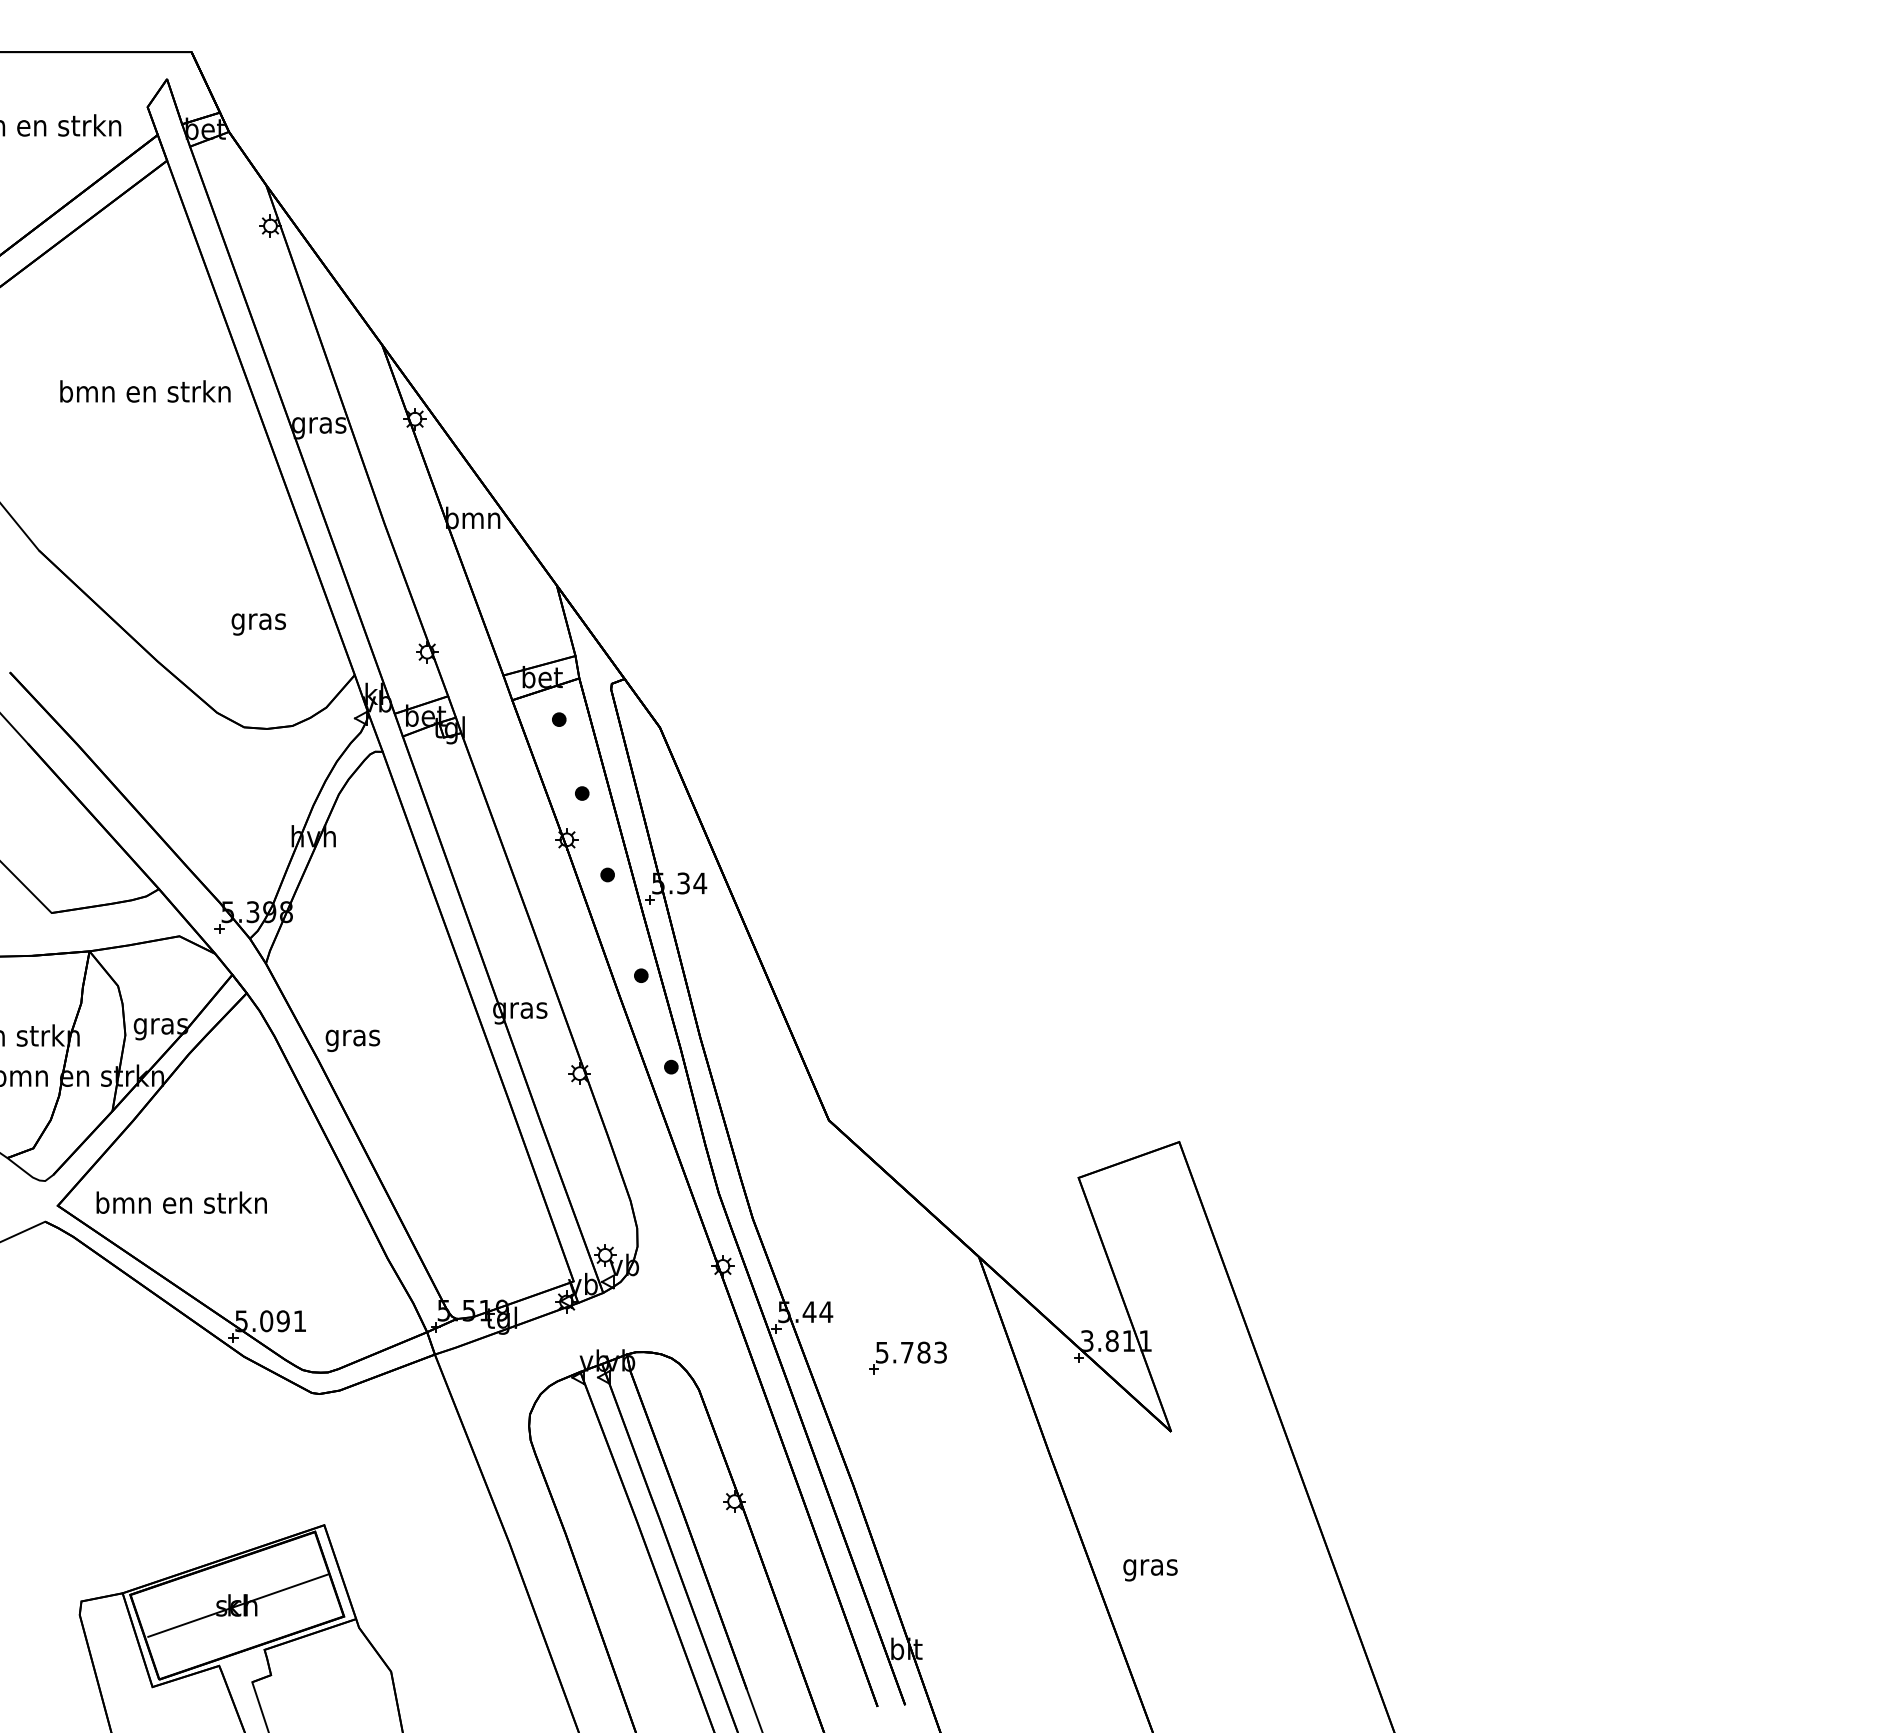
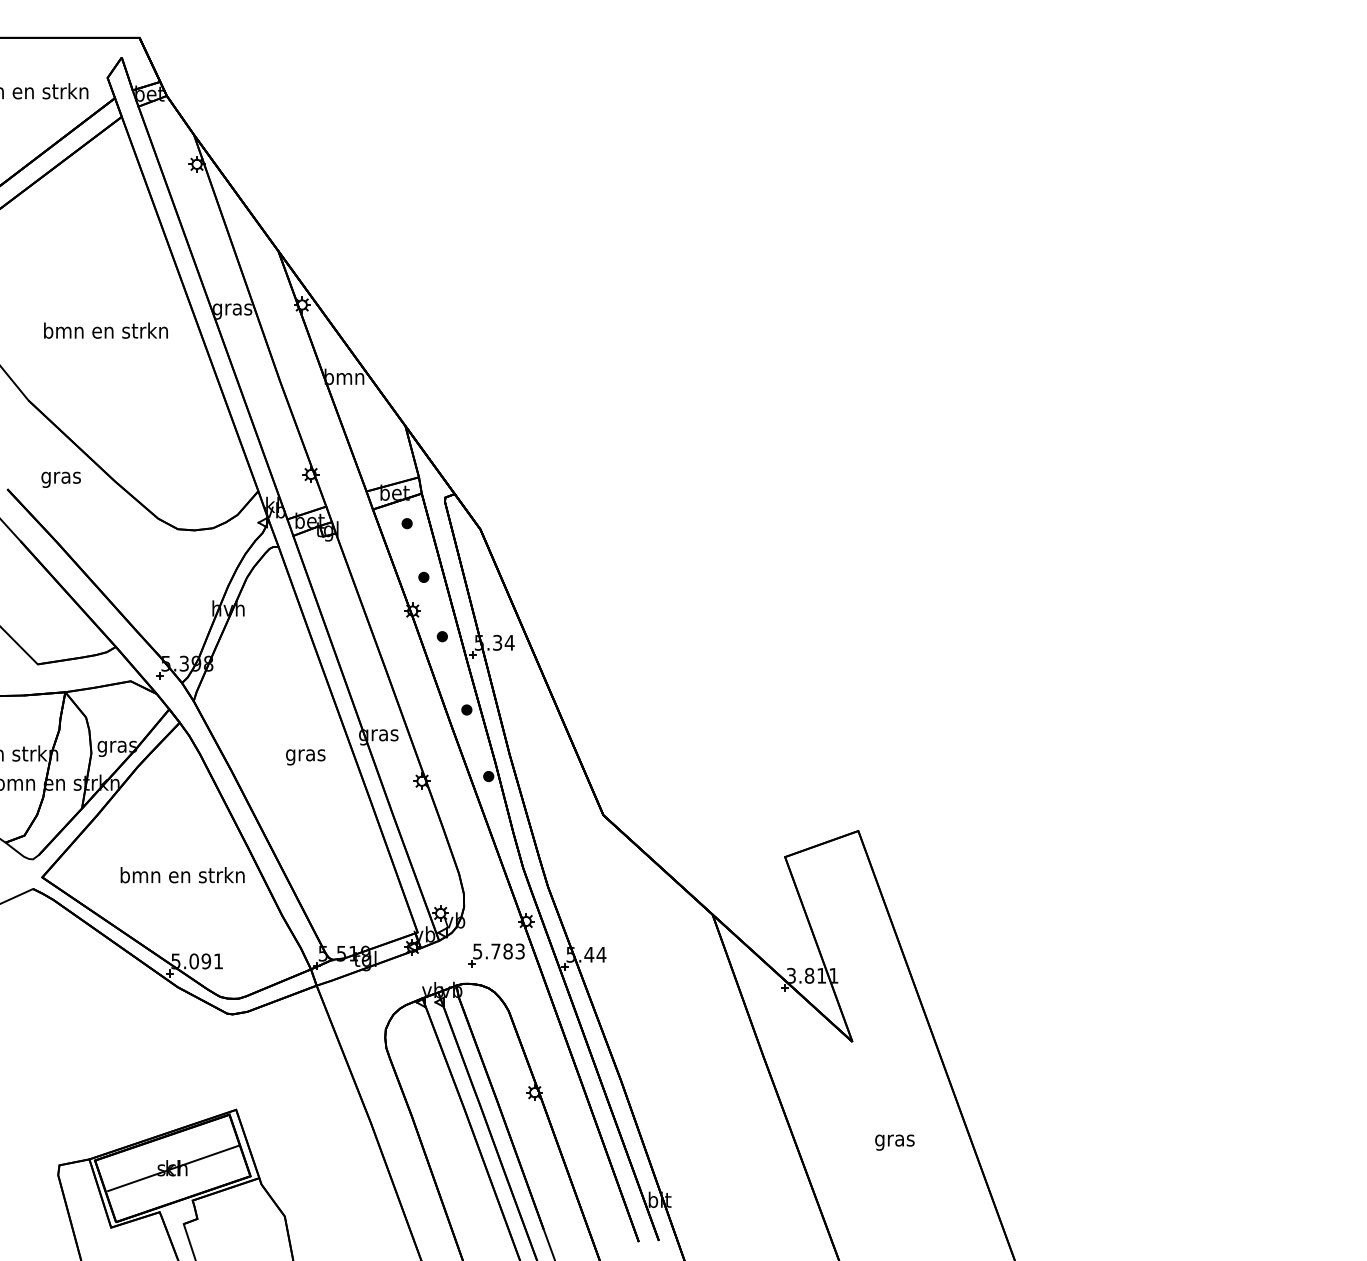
text: (145, 391) -> (106, 330), moved
text: (258, 624) -> (60, 479), moved
text: (352, 1040) -> (305, 757), moved
text: (181, 1202) -> (182, 875), moved
part: (907, 1357) -> (496, 955), moved
text: (1150, 1570) -> (894, 1142), moved

